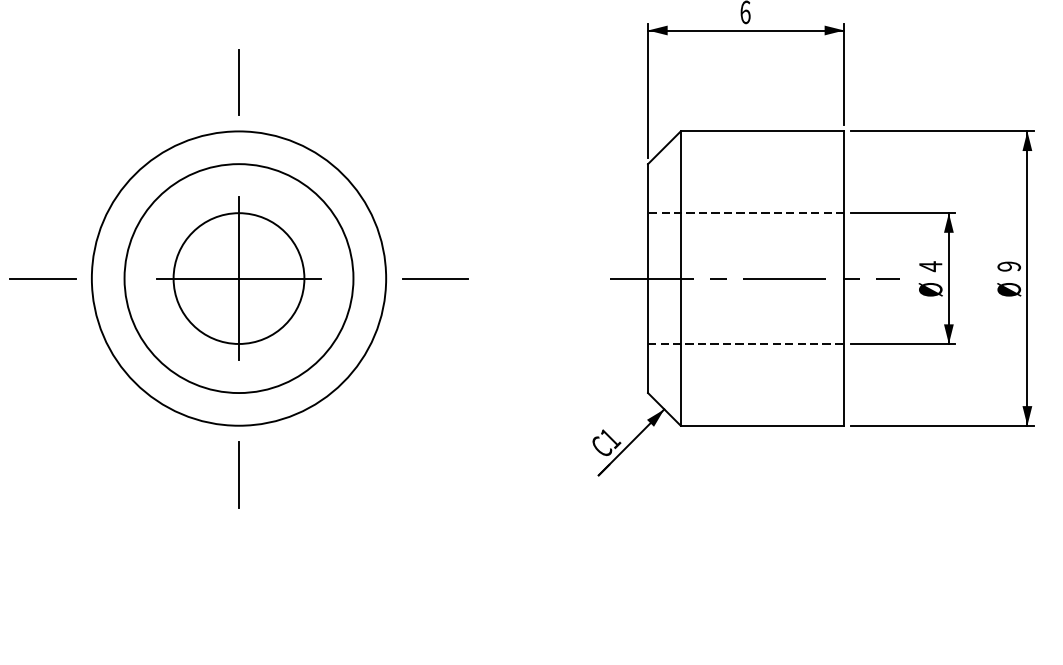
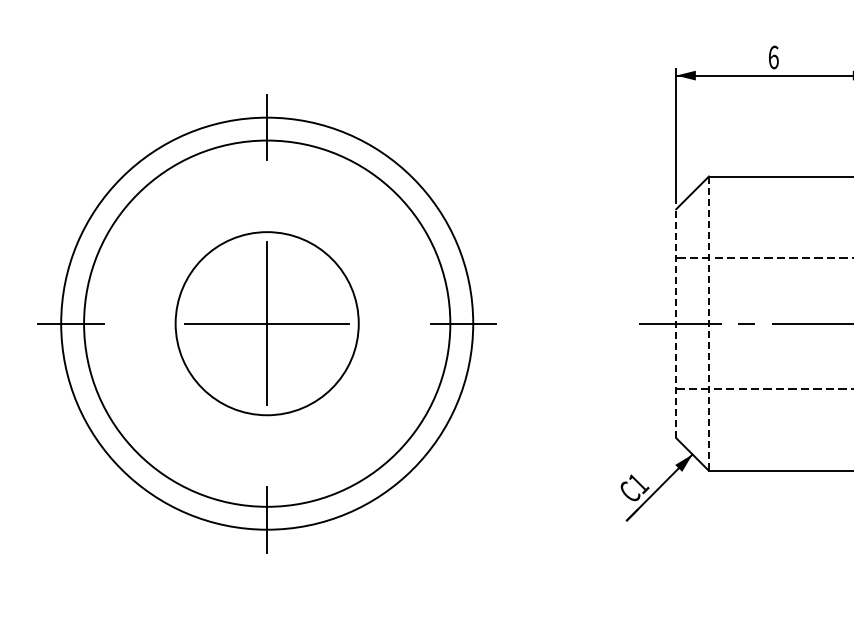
circle: (238, 278) -> (266, 323), size x1.4
circle: (238, 278) -> (266, 323), size x1.4
circle: (238, 278) -> (266, 323), size x1.6
line: (648, 278) -> (676, 323), solid -> dashed
line: (680, 279) -> (708, 324), solid -> dashed

